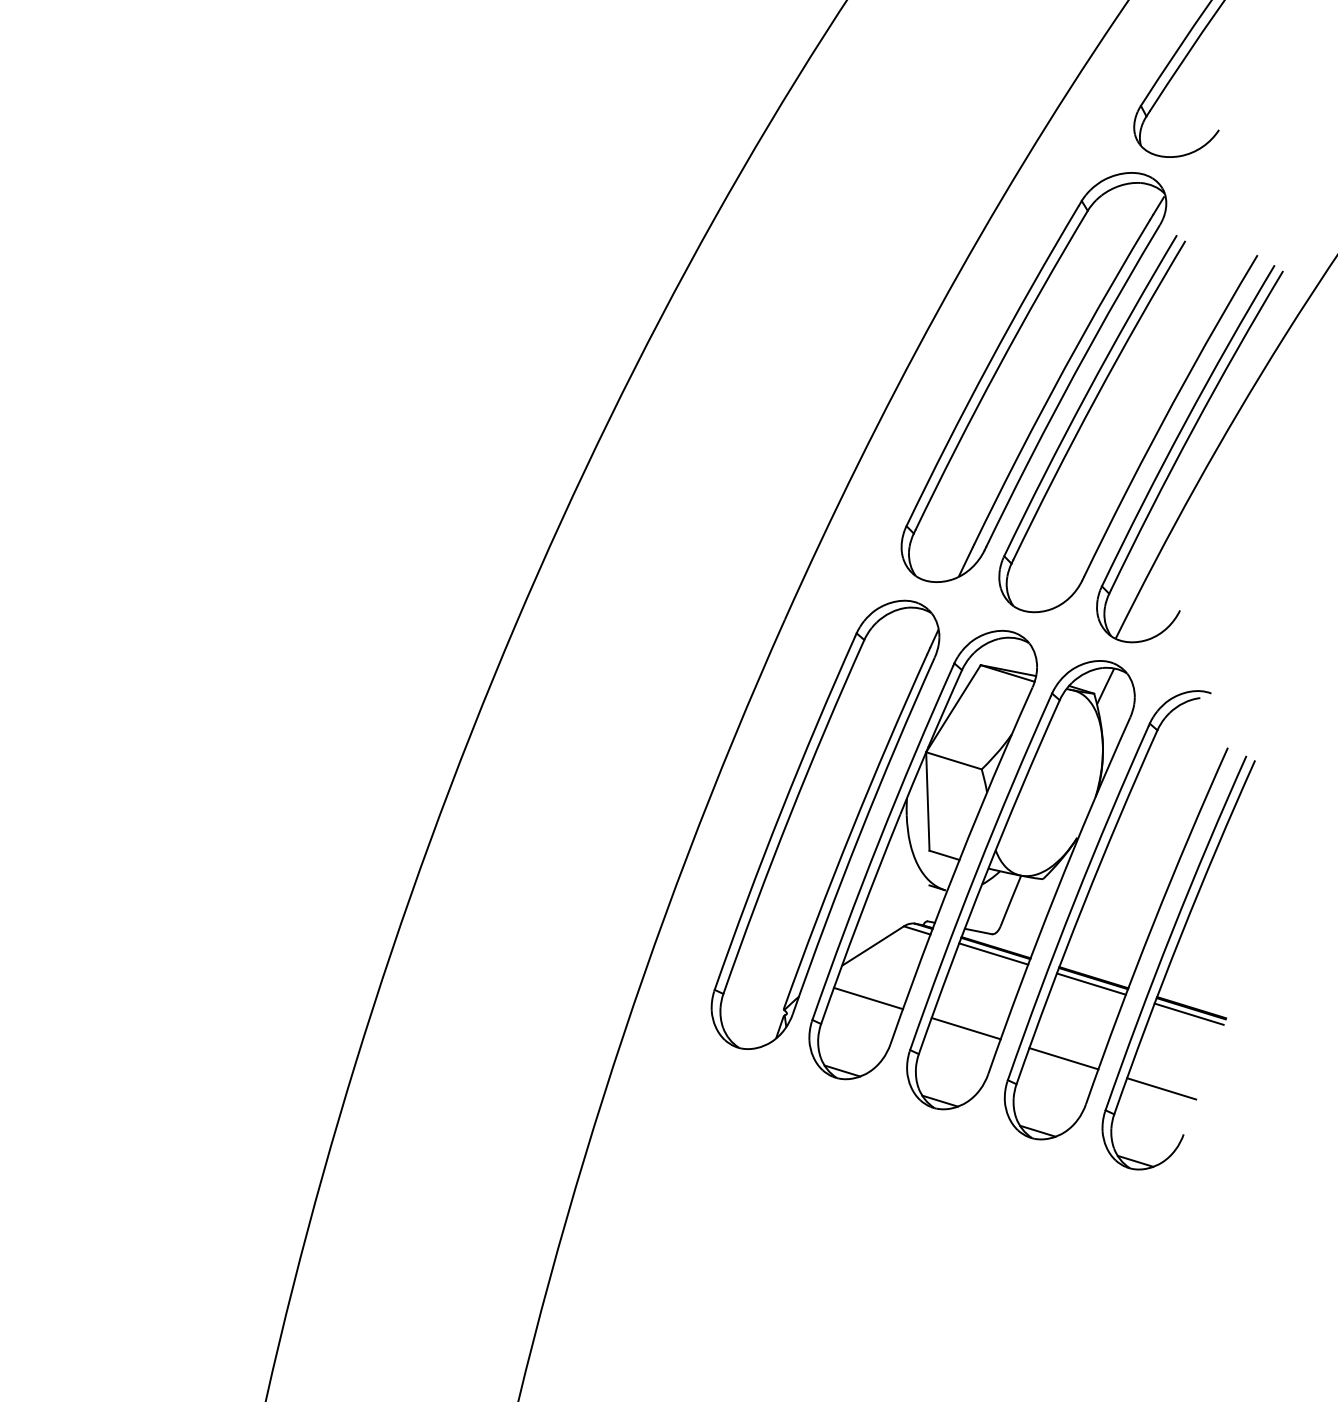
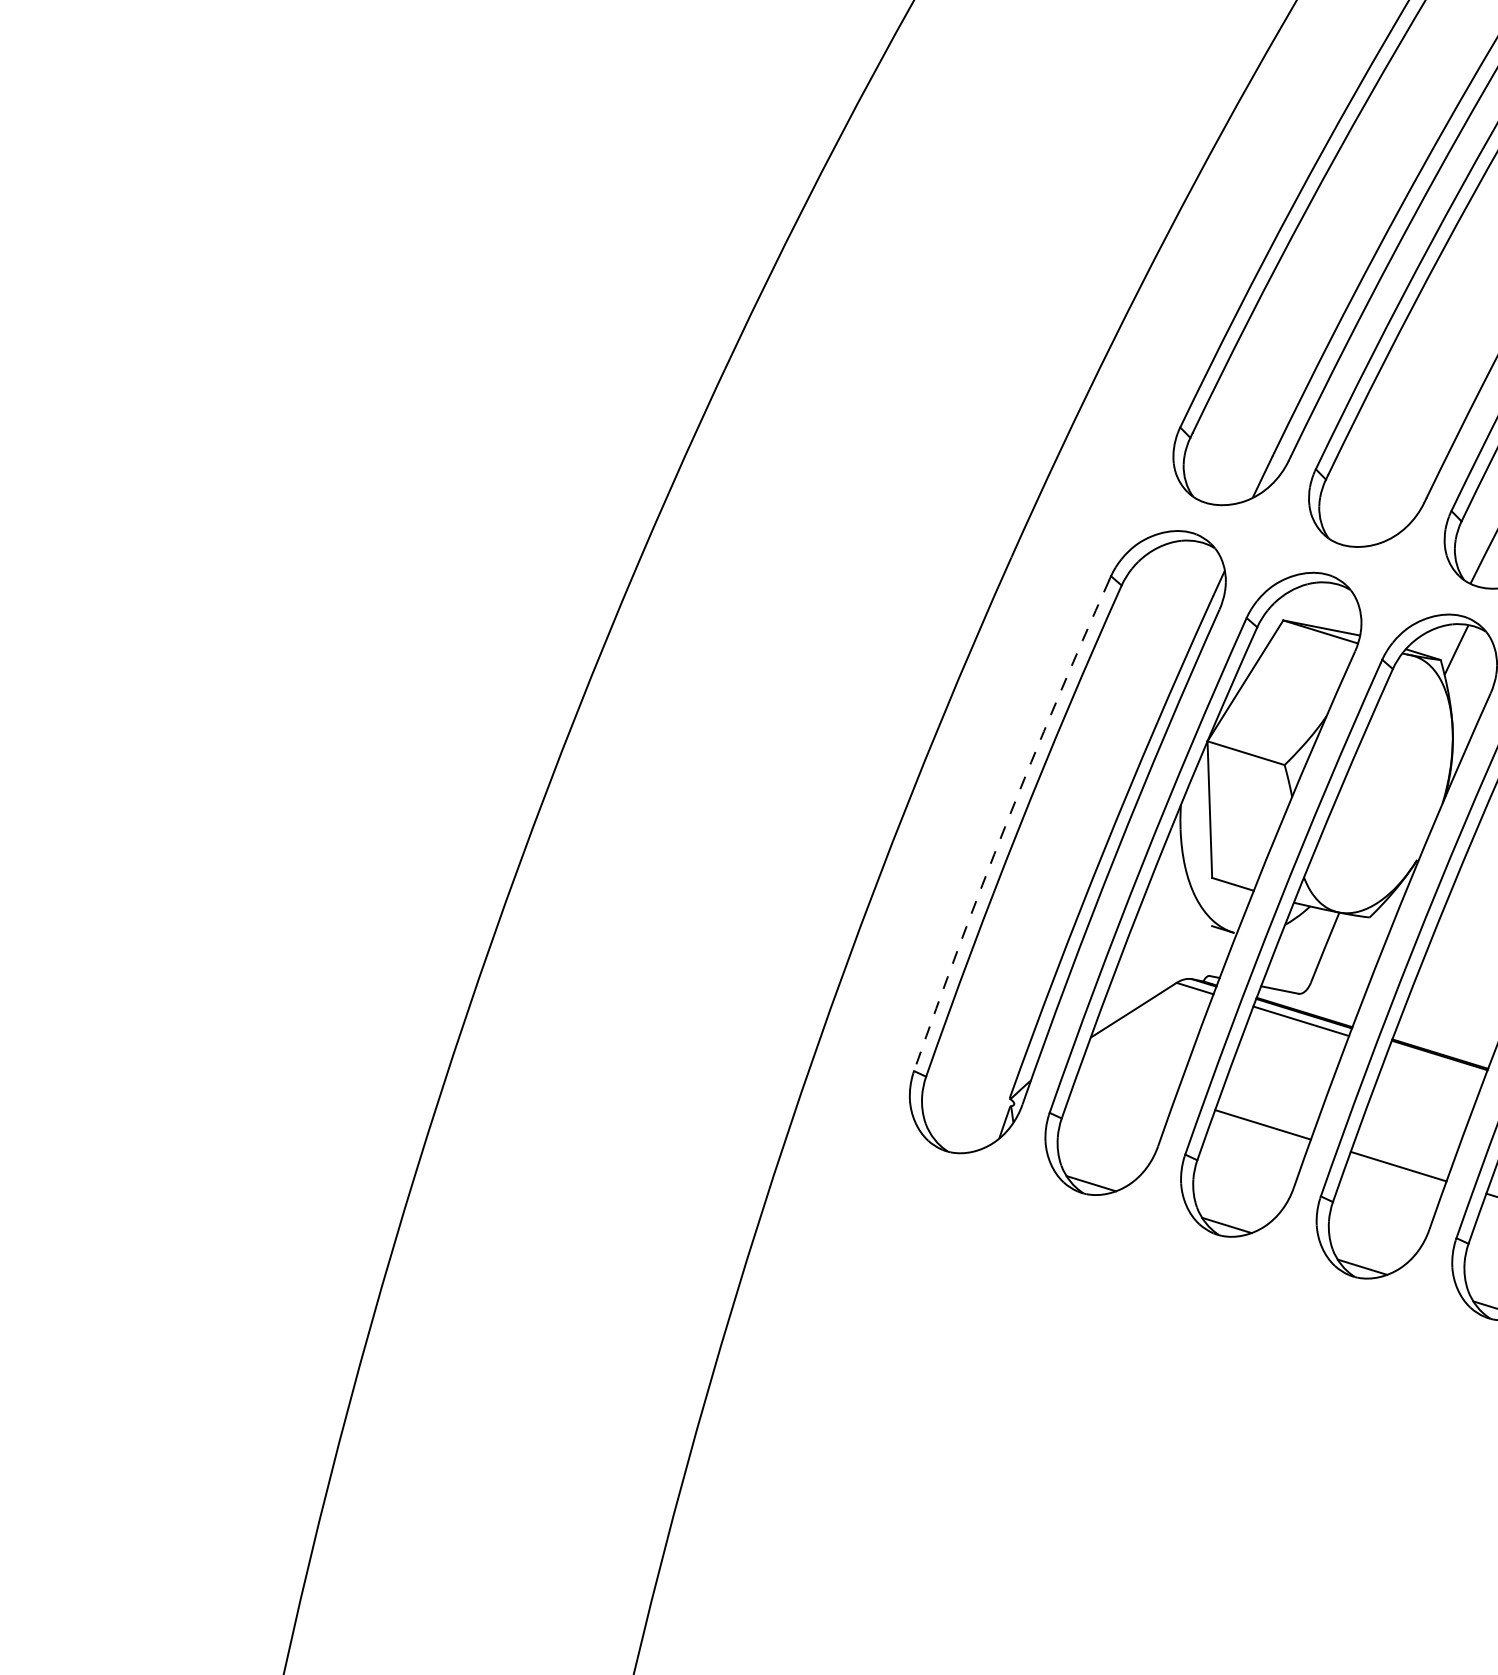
arc: (781, 811) -> (1006, 823), solid -> dashed
line: (1090, 983) -> (1435, 1062), removed
line: (867, 998) -> (1126, 1083), removed

